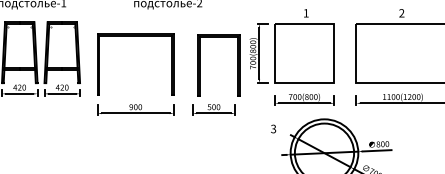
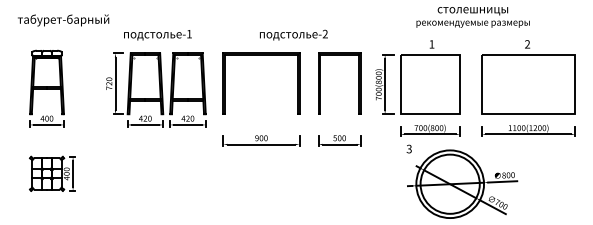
part: (135, 36) -> (261, 55), moved
part: (199, 65) -> (320, 83), moved
text: (272, 128) -> (408, 148), moved

